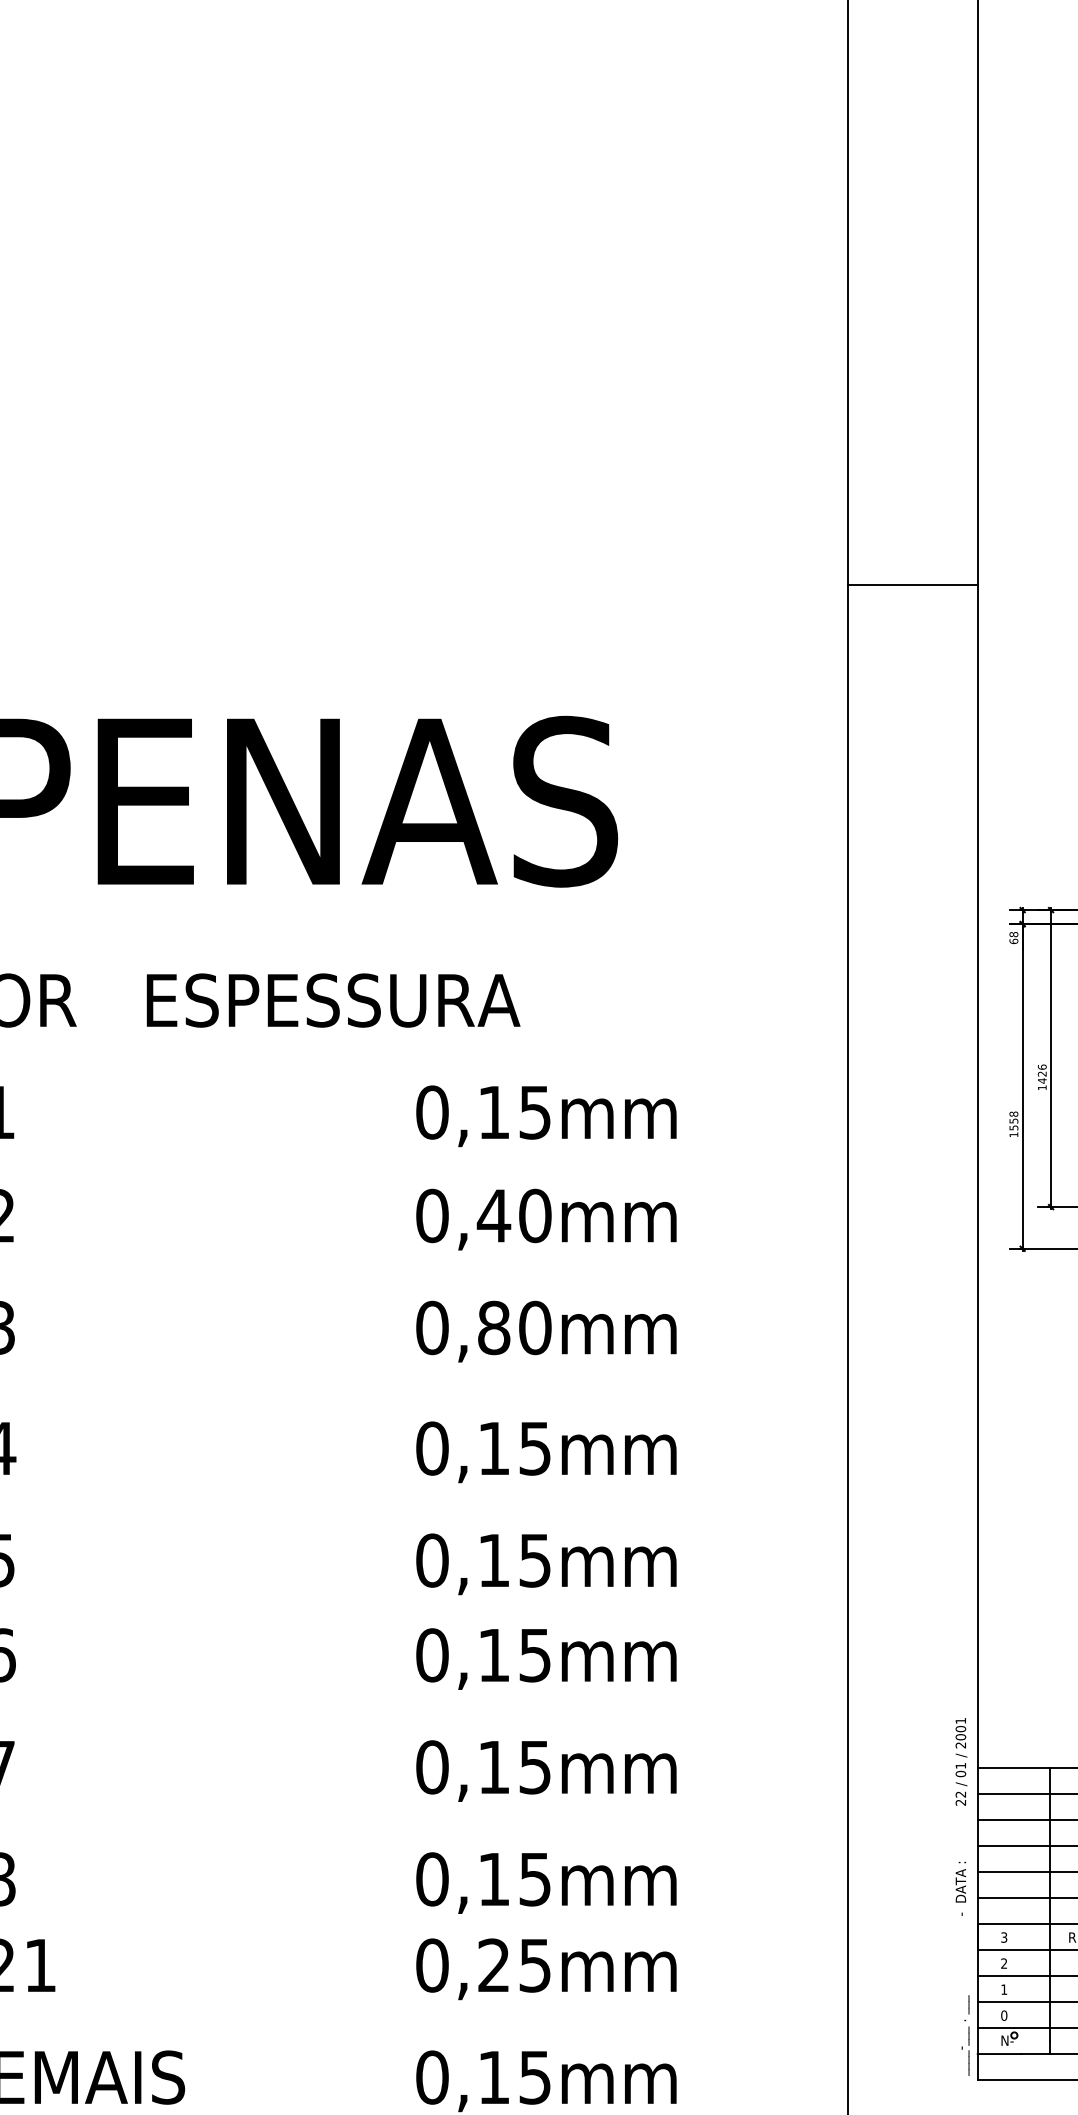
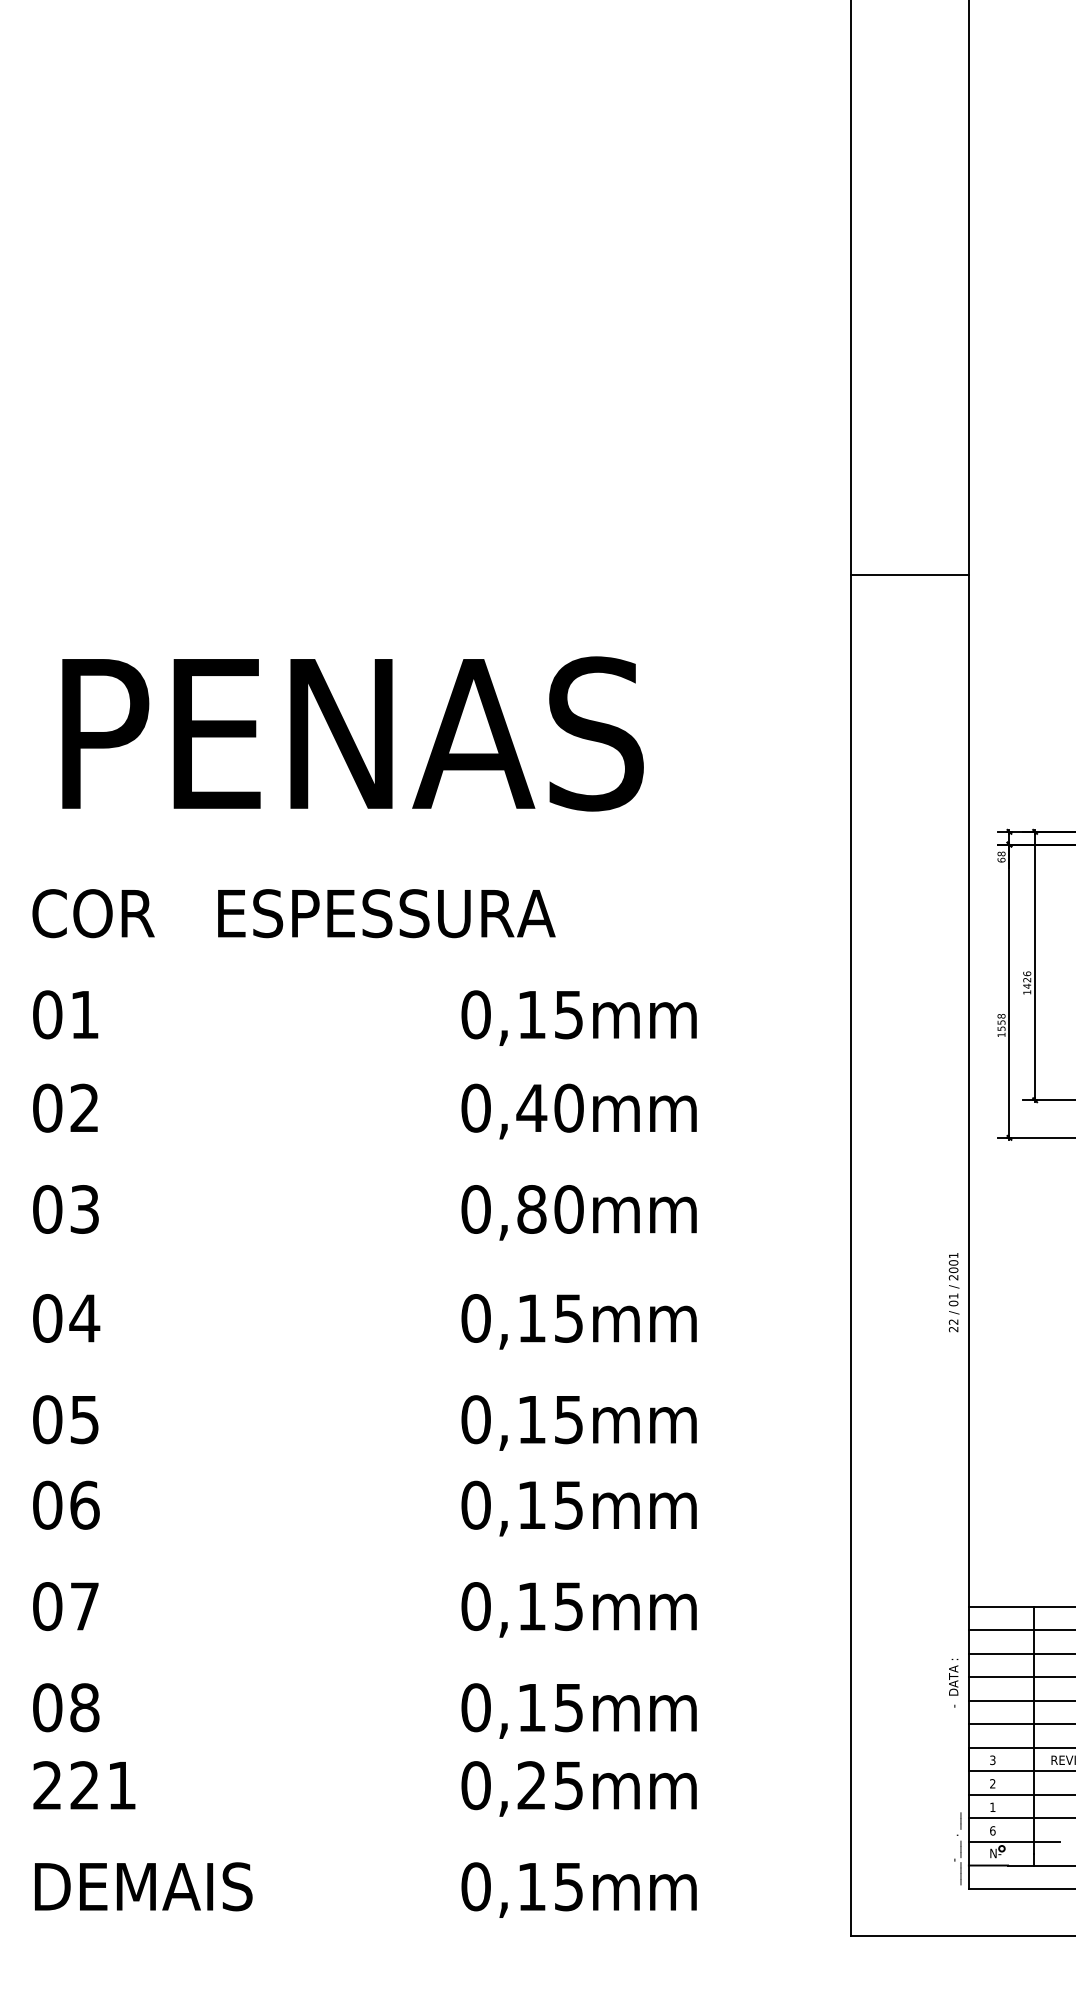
line: (912, 585) -> (909, 575), moved
text: (960, 1761) -> (953, 1292), moved
text: (960, 1889) -> (953, 1683), moved
text: (1003, 2015) -> (992, 1830), 0 -> 6

